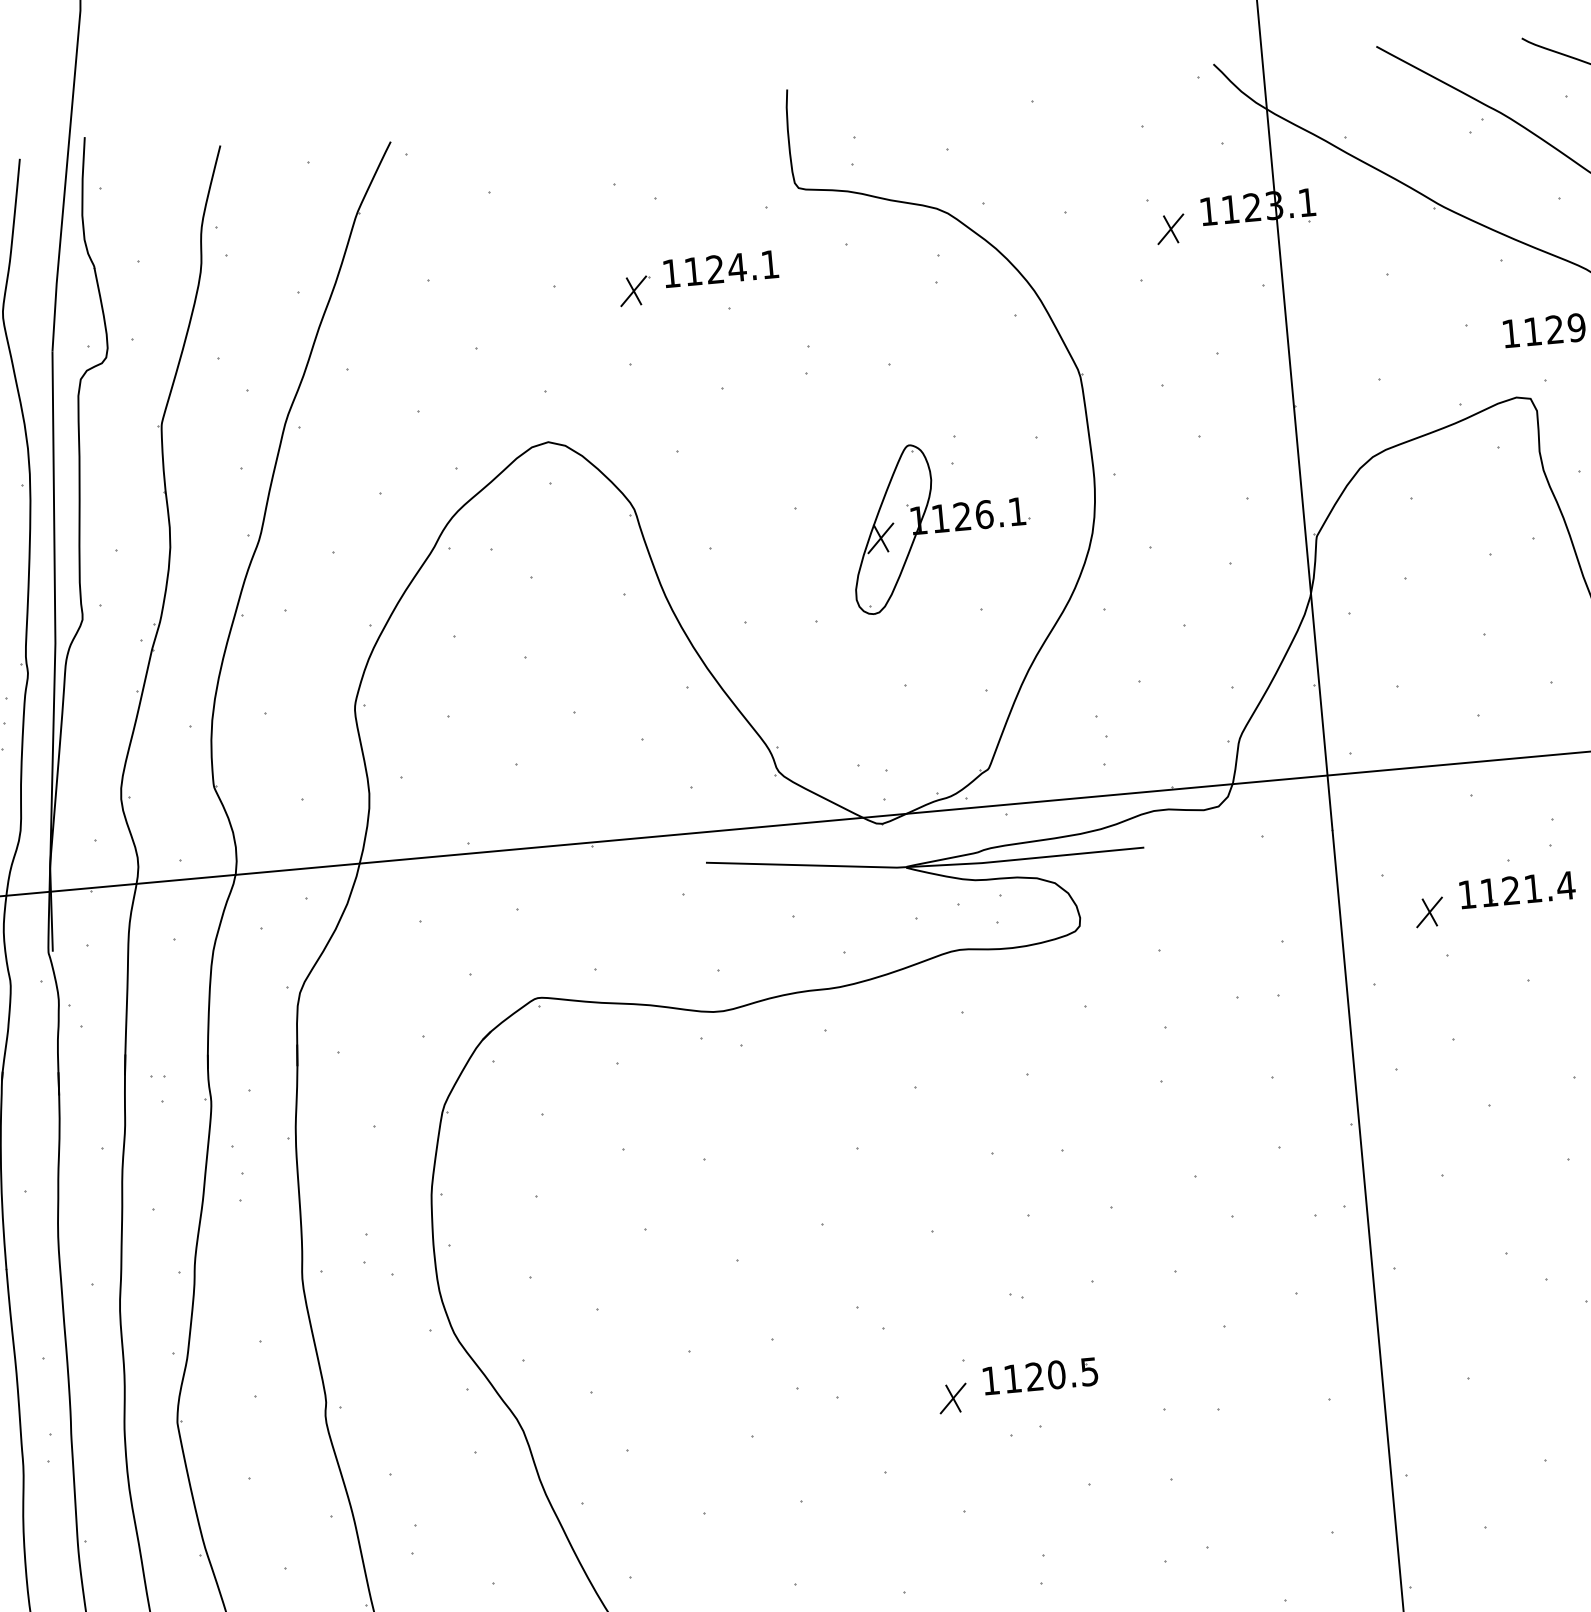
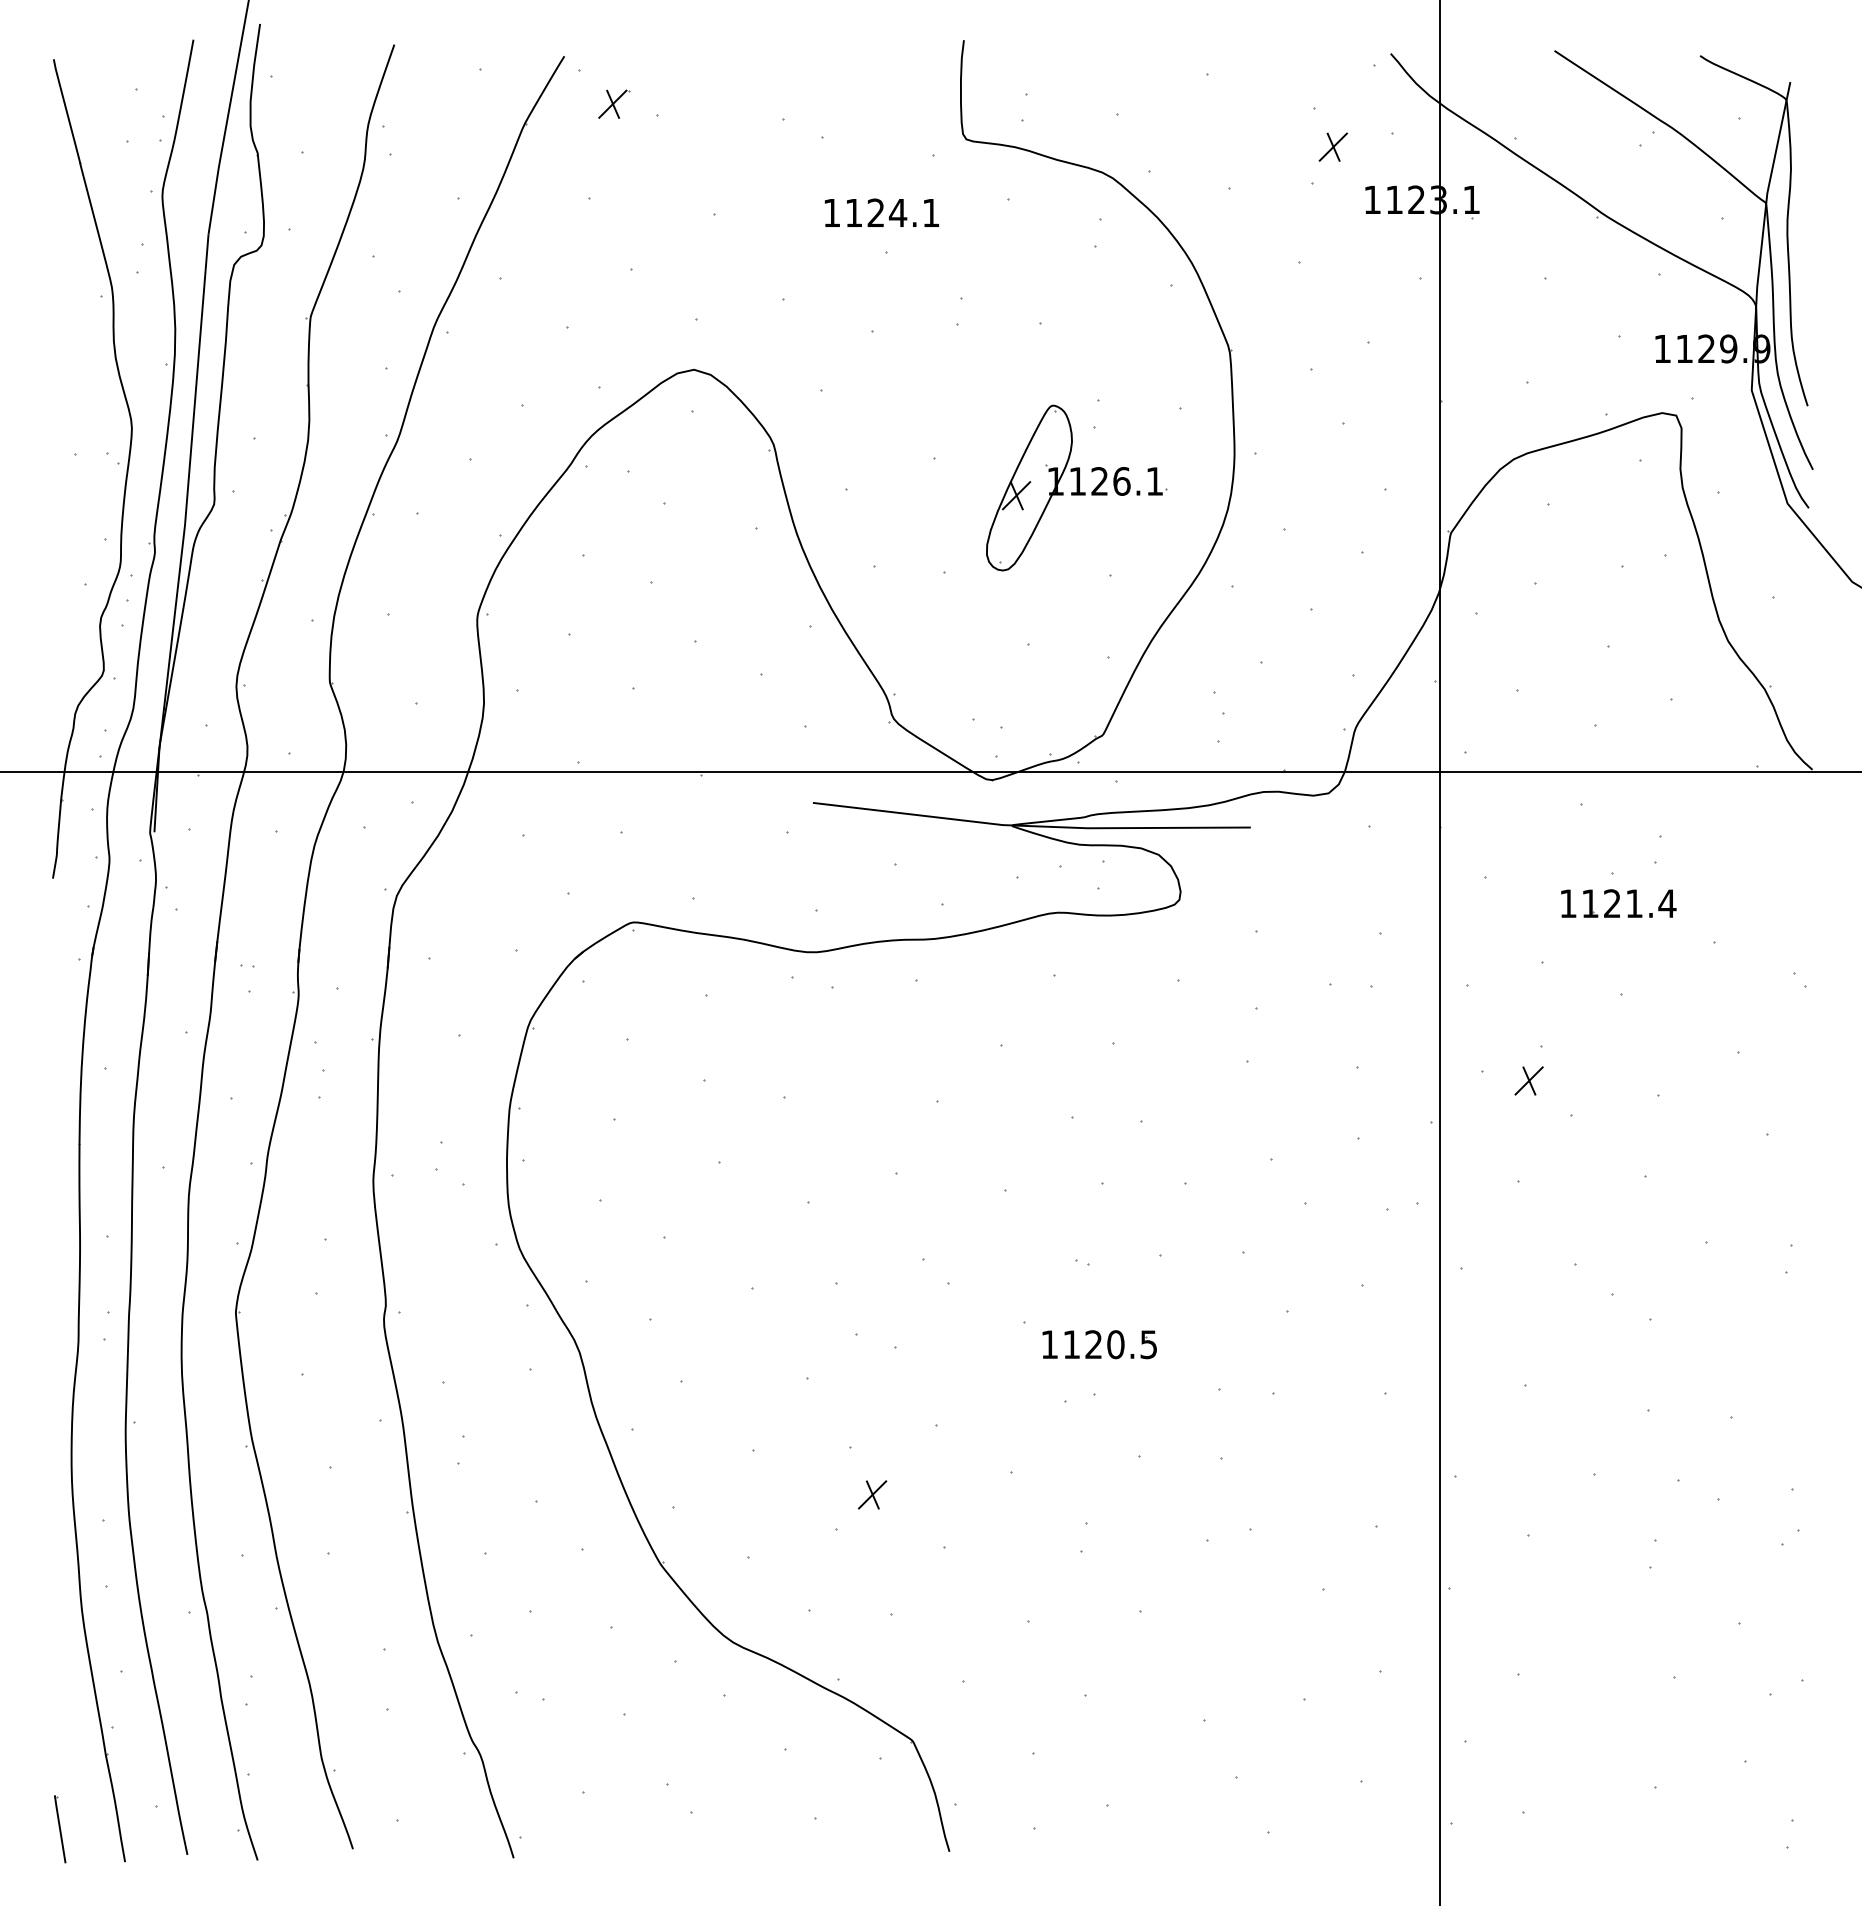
part: (1169, 228) -> (1332, 146), moved
part: (635, 290) -> (614, 103), moved
part: (1428, 912) -> (1528, 1080), moved
part: (953, 1398) -> (872, 1494), moved

